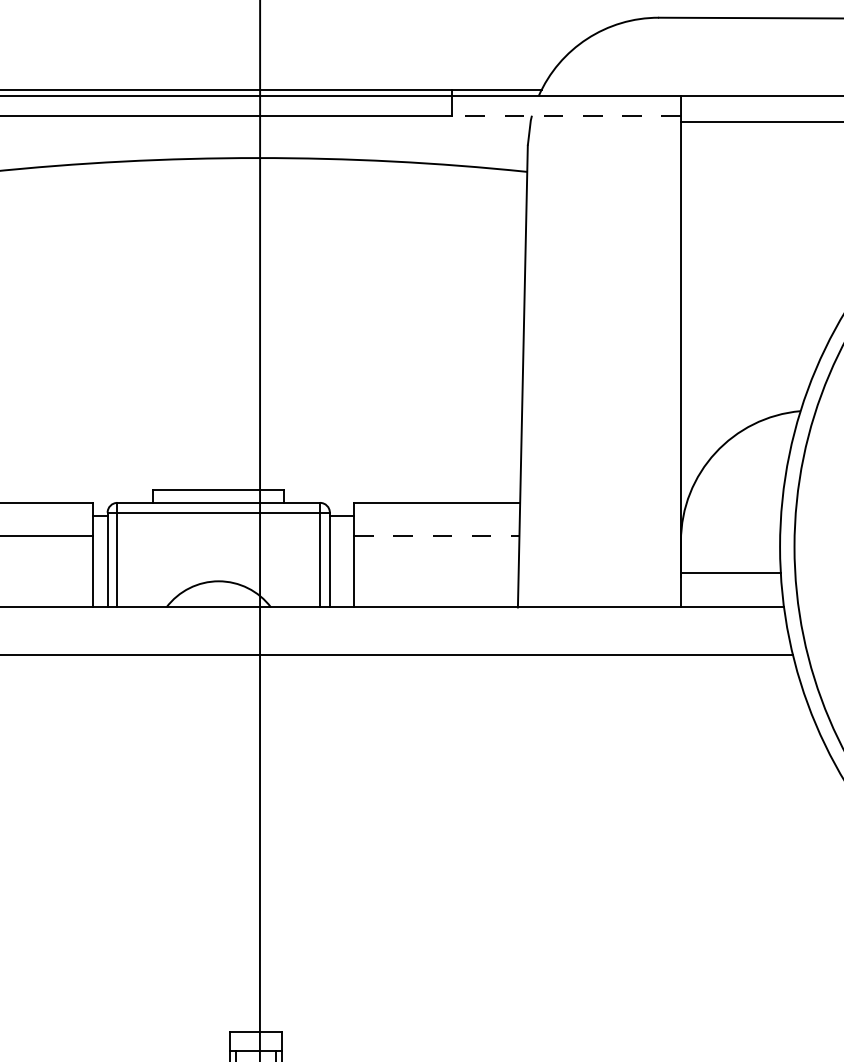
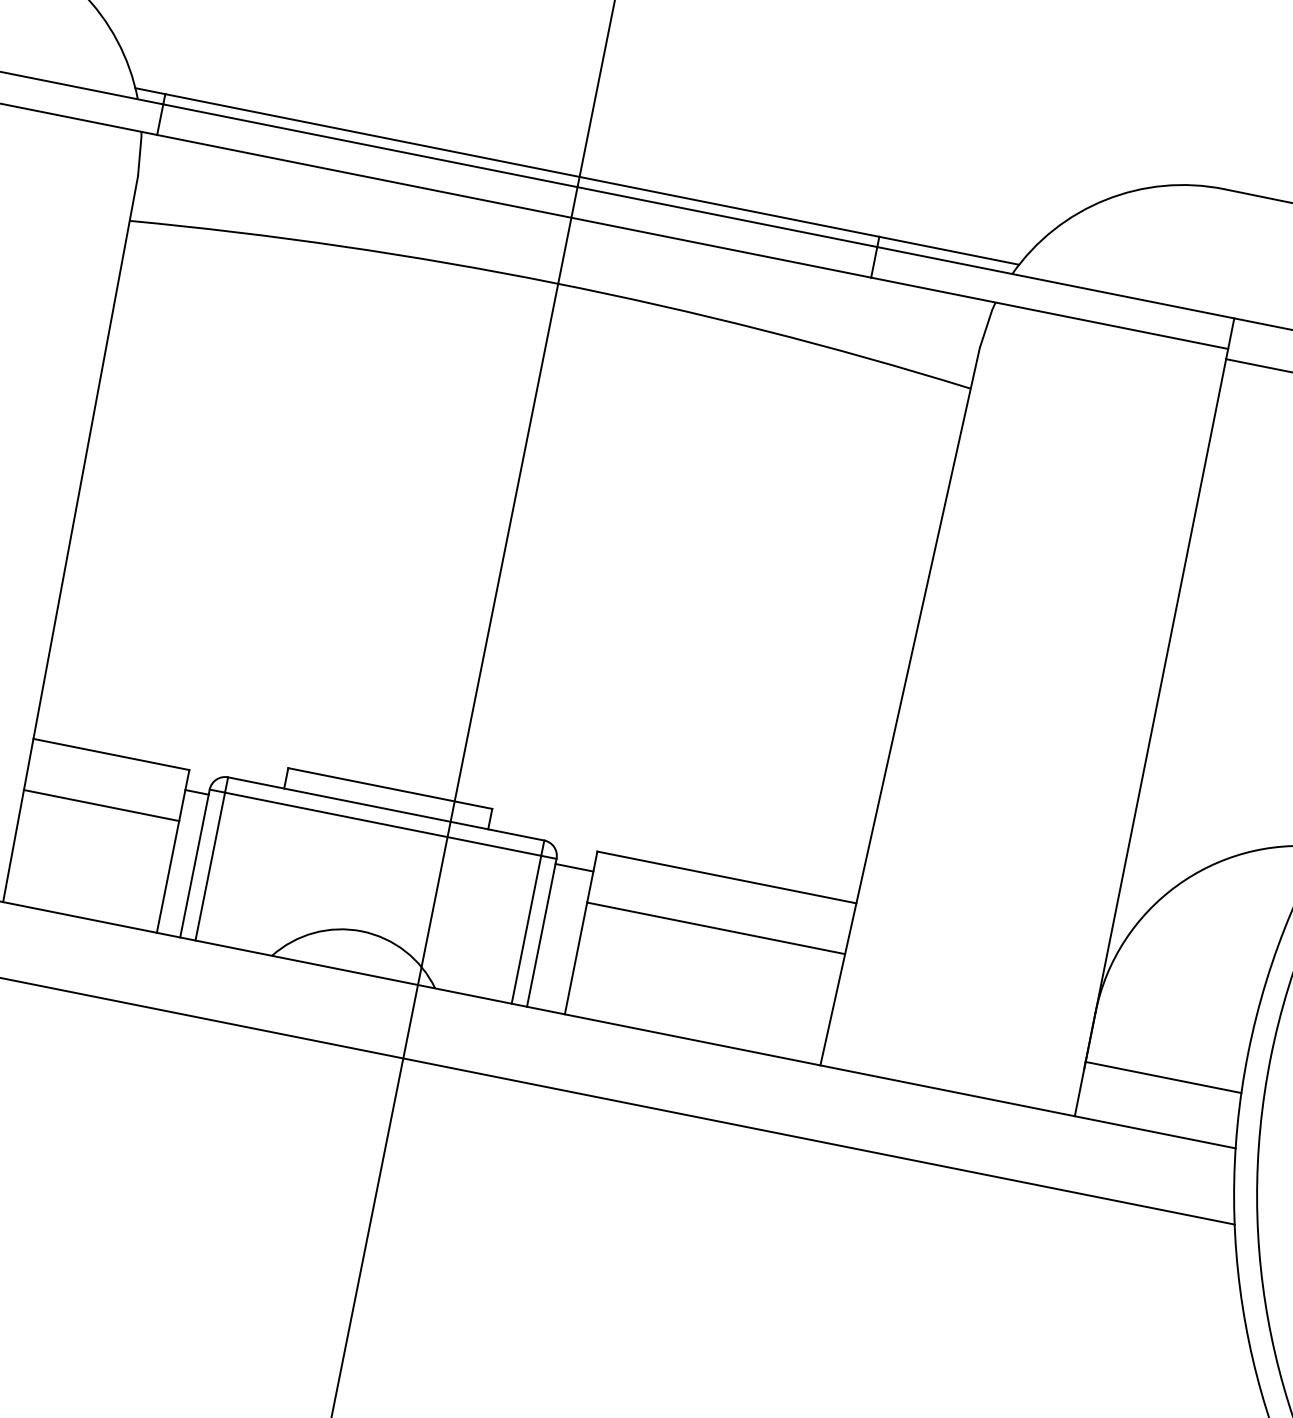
line: (566, 115) -> (1049, 312), dashed -> solid
line: (436, 535) -> (715, 927), dashed -> solid

